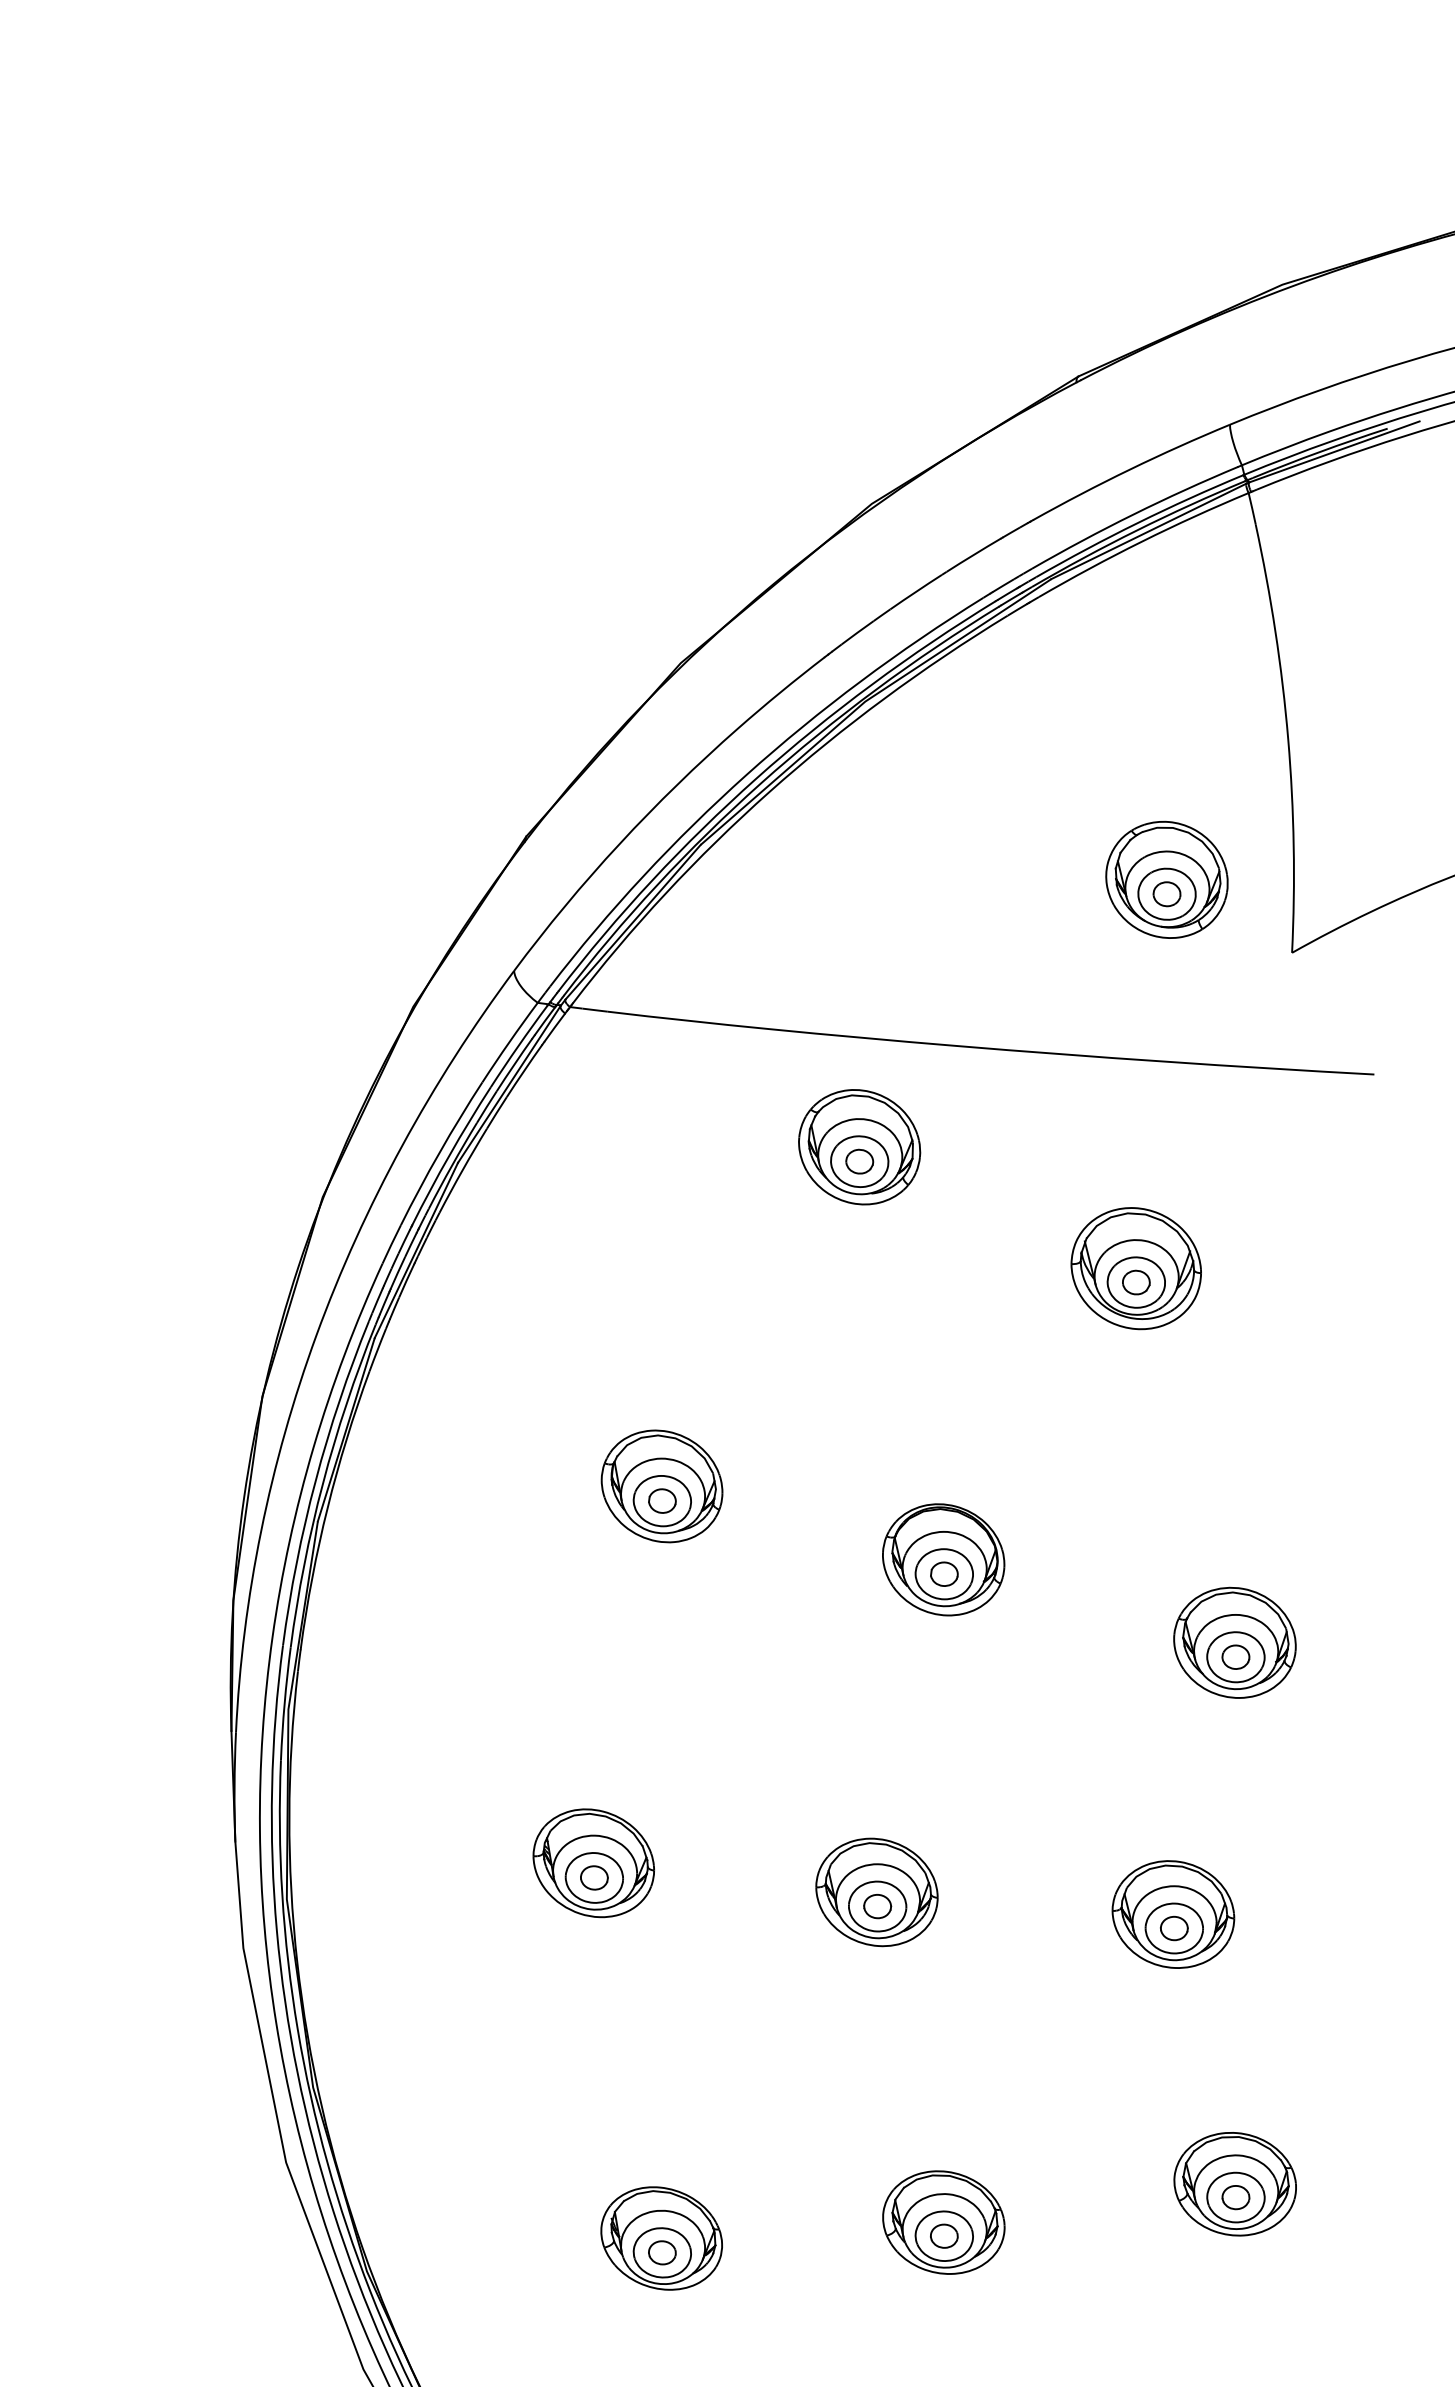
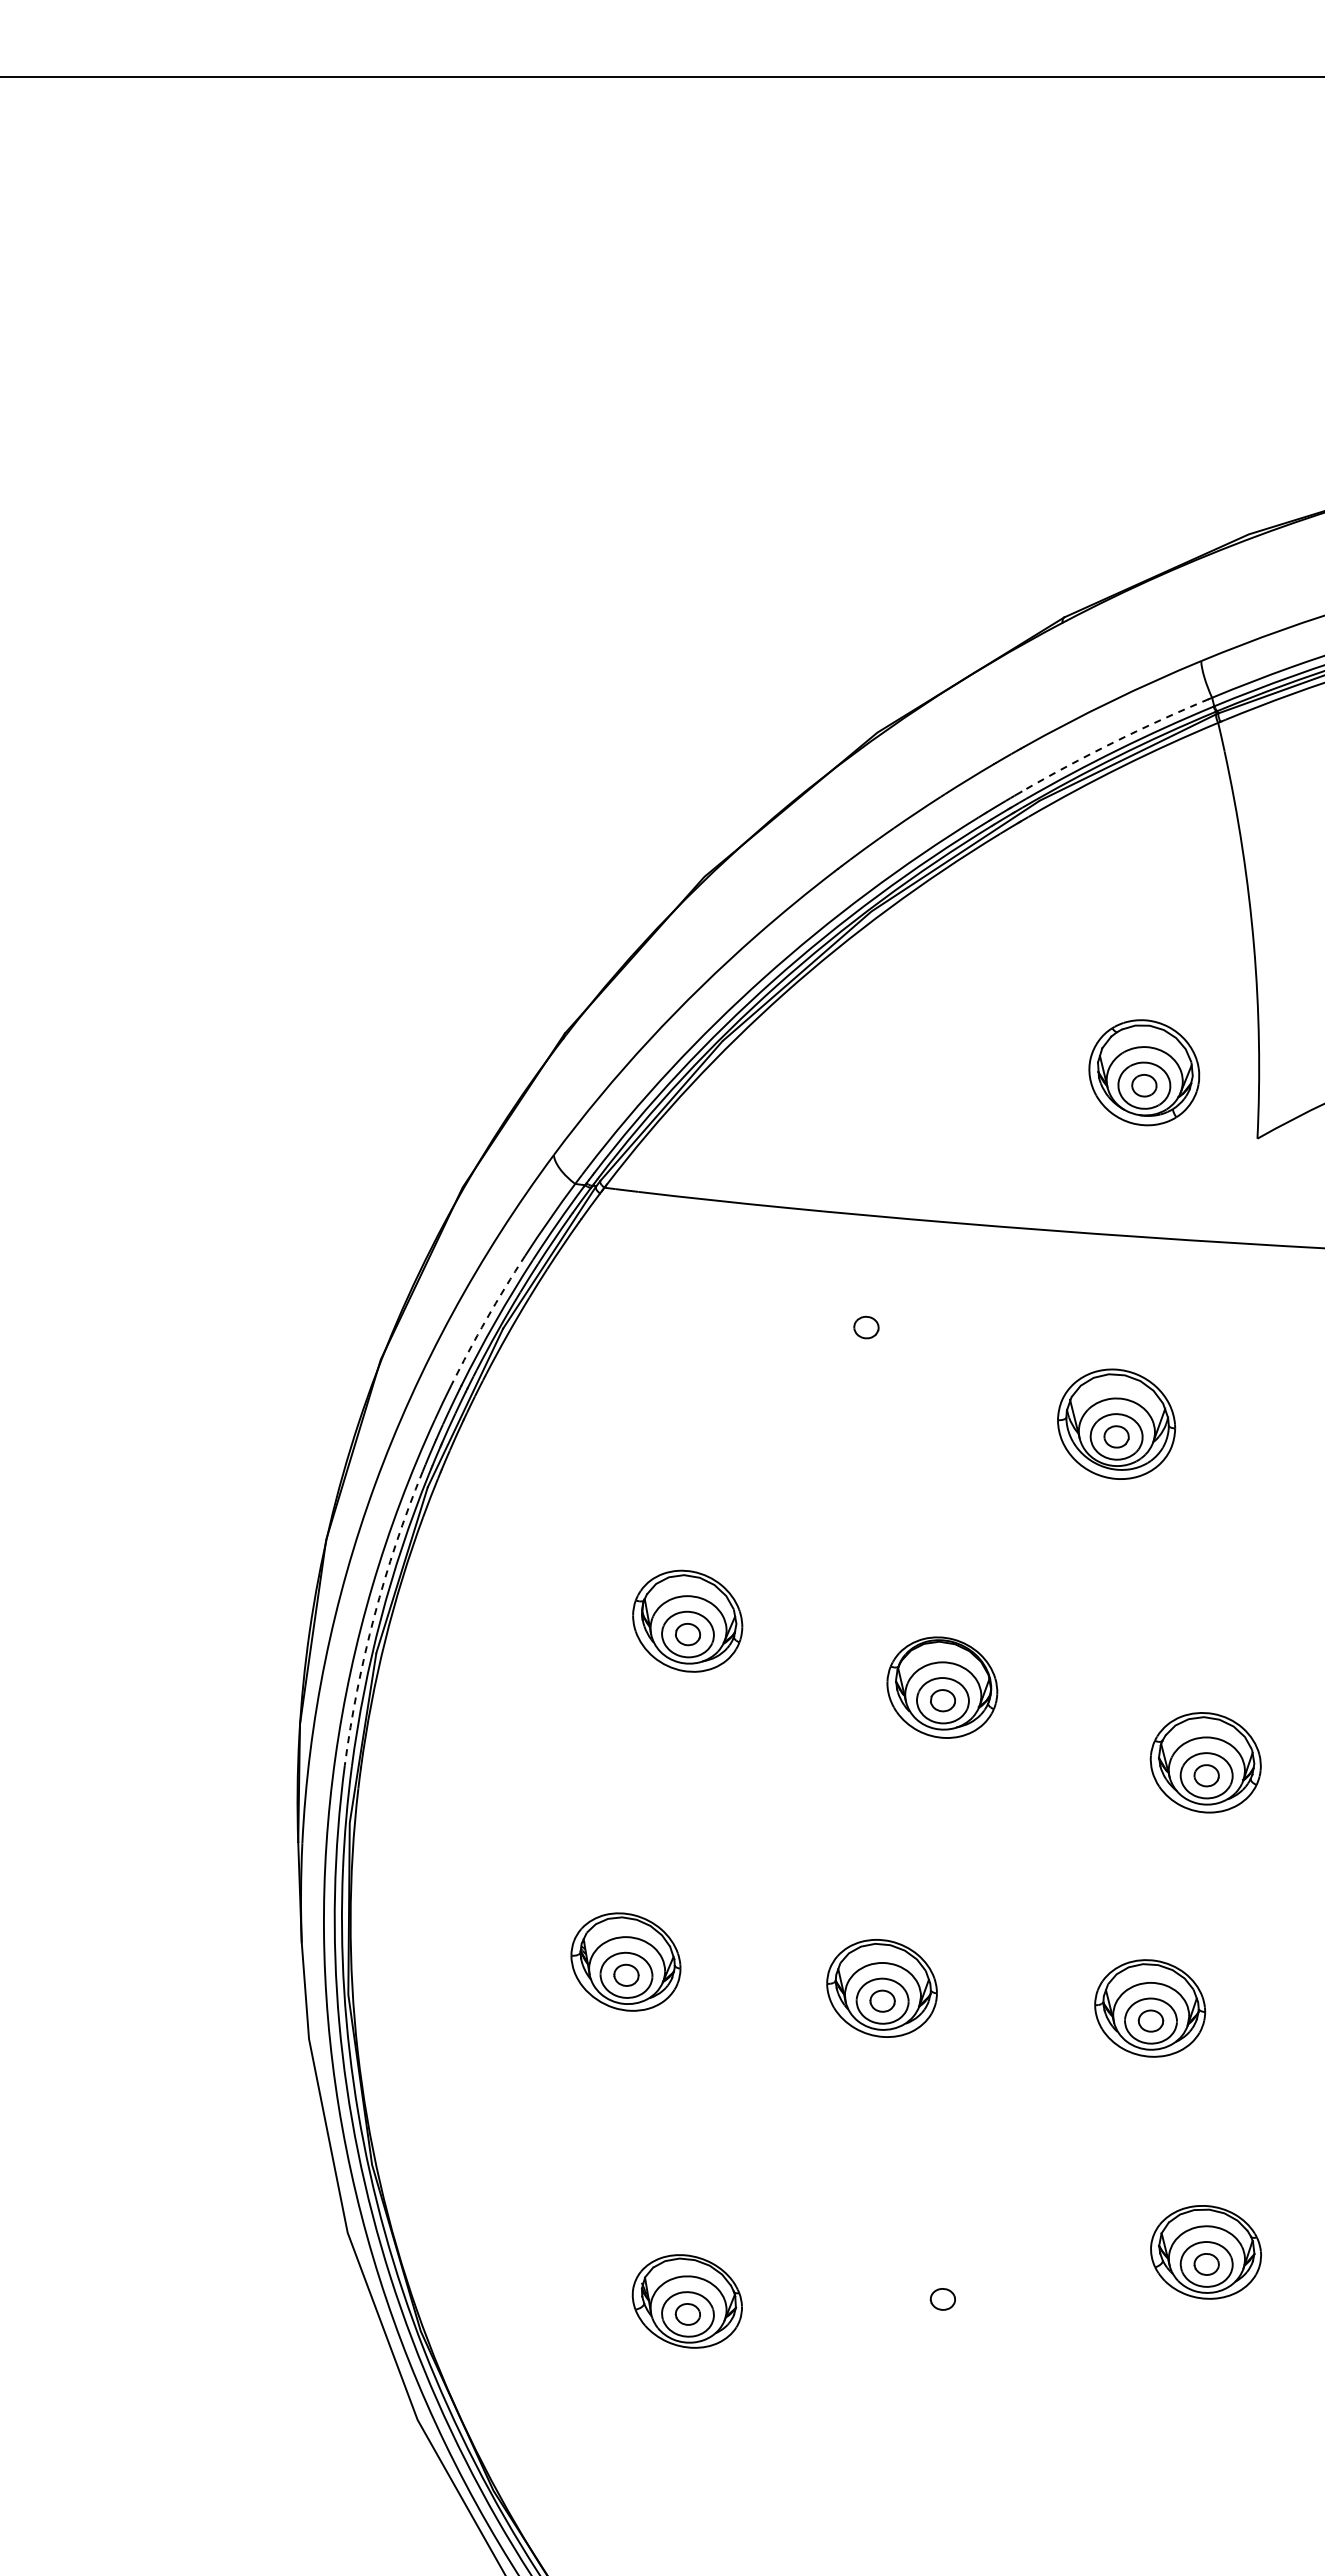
arc: (1133, 514) -> (1114, 742), solid -> dashed
part: (859, 1147) -> (866, 1314), removed
arc: (439, 1152) -> (486, 1319), solid -> dashed
arc: (315, 1481) -> (374, 1616), solid -> dashed
part: (943, 2221) -> (942, 2286), removed

